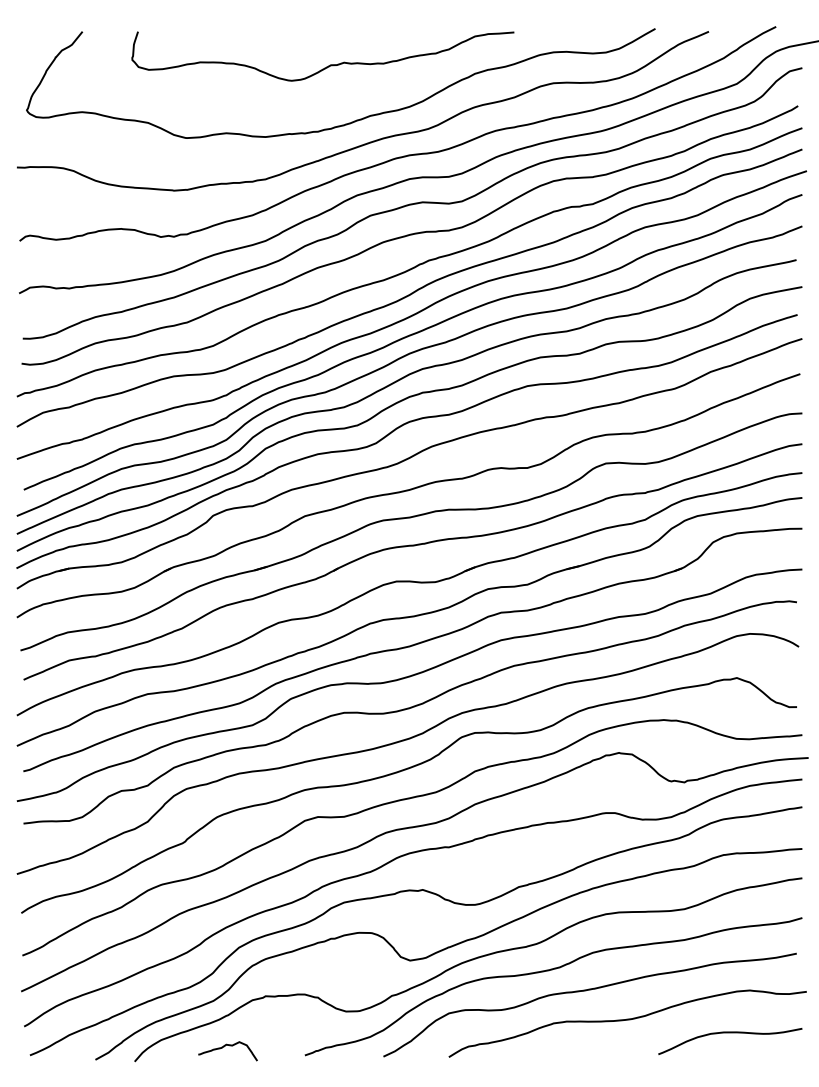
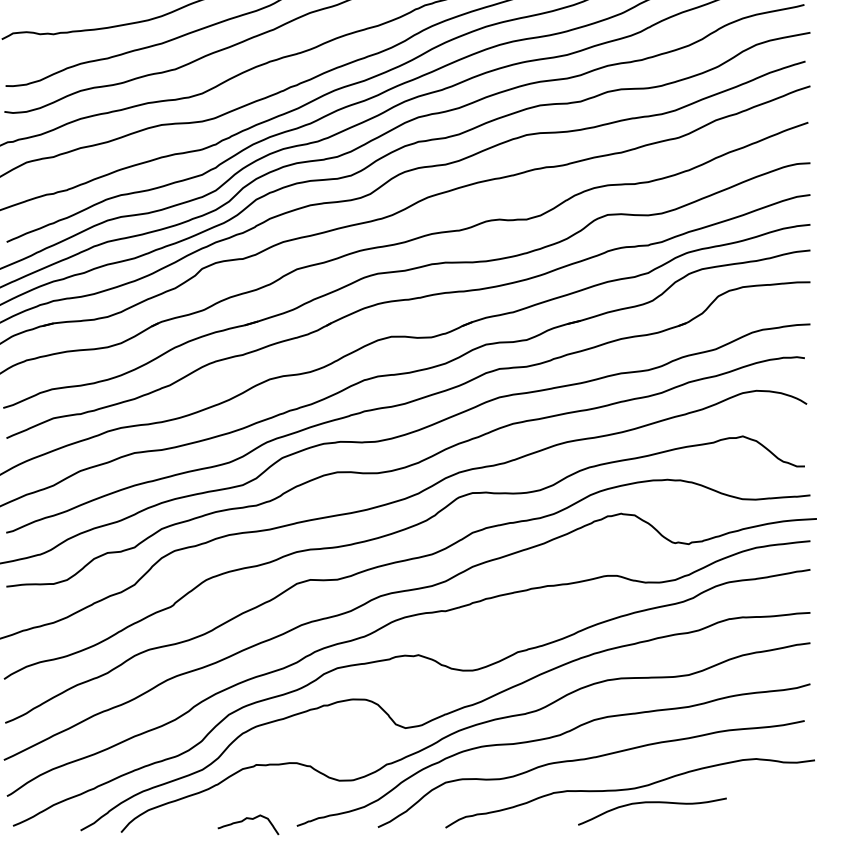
curve: (730, 1033) -> (652, 803), moved
curve: (224, 1047) -> (244, 820), moved

